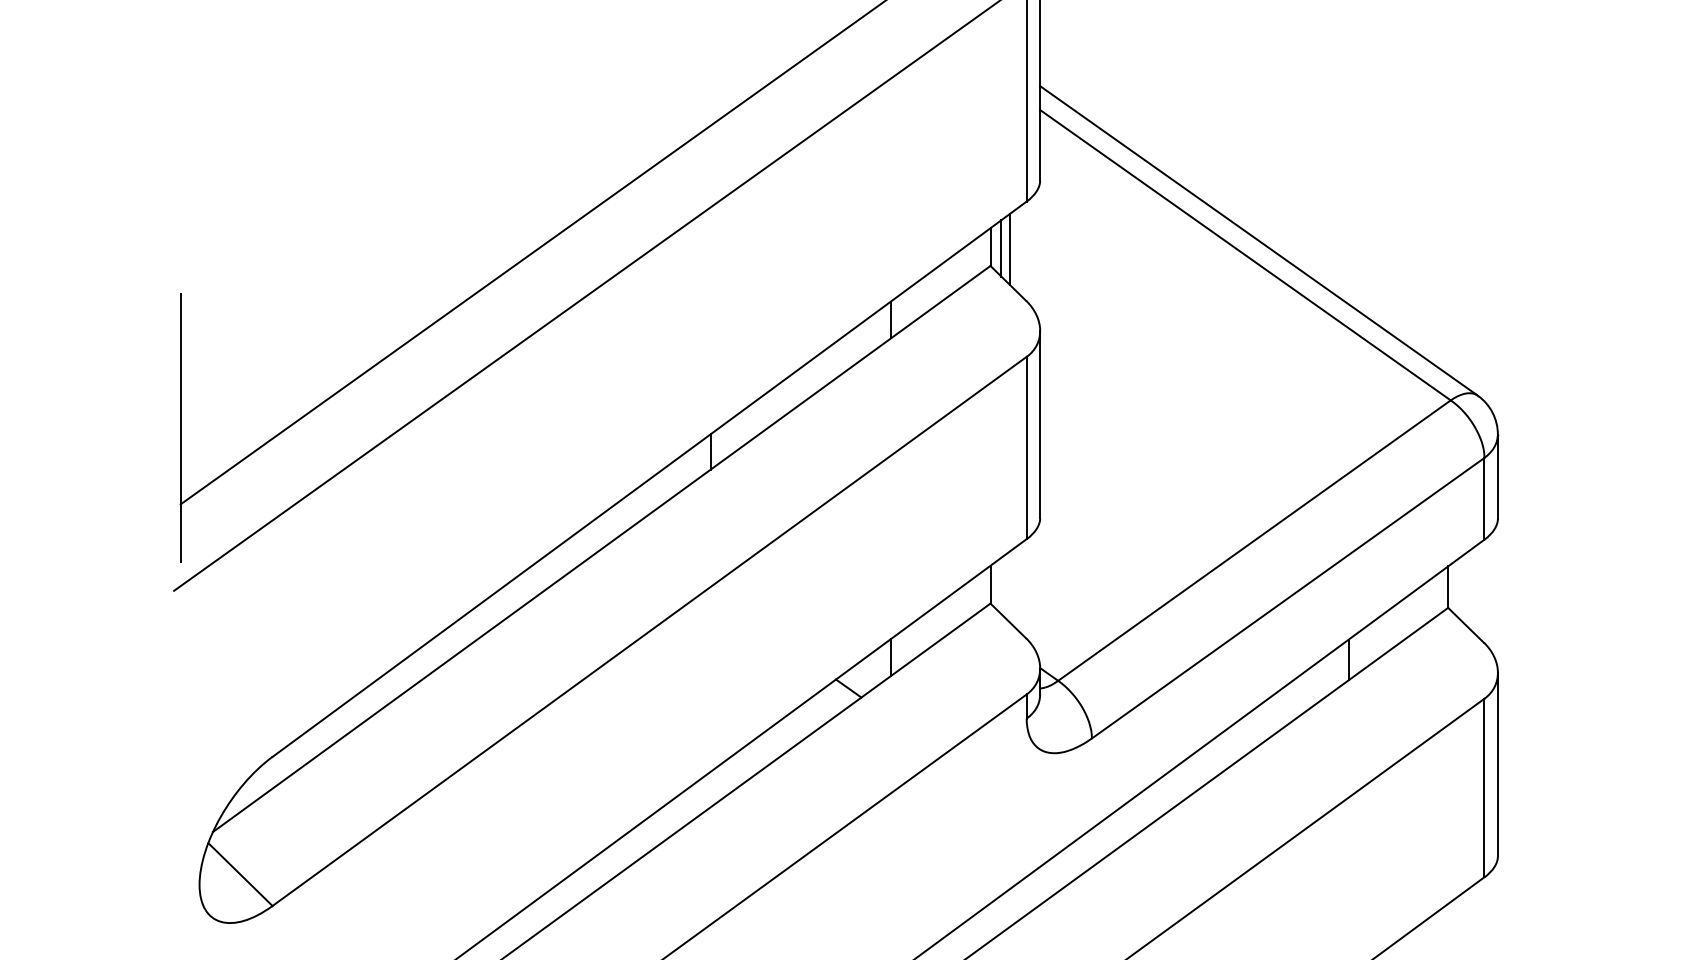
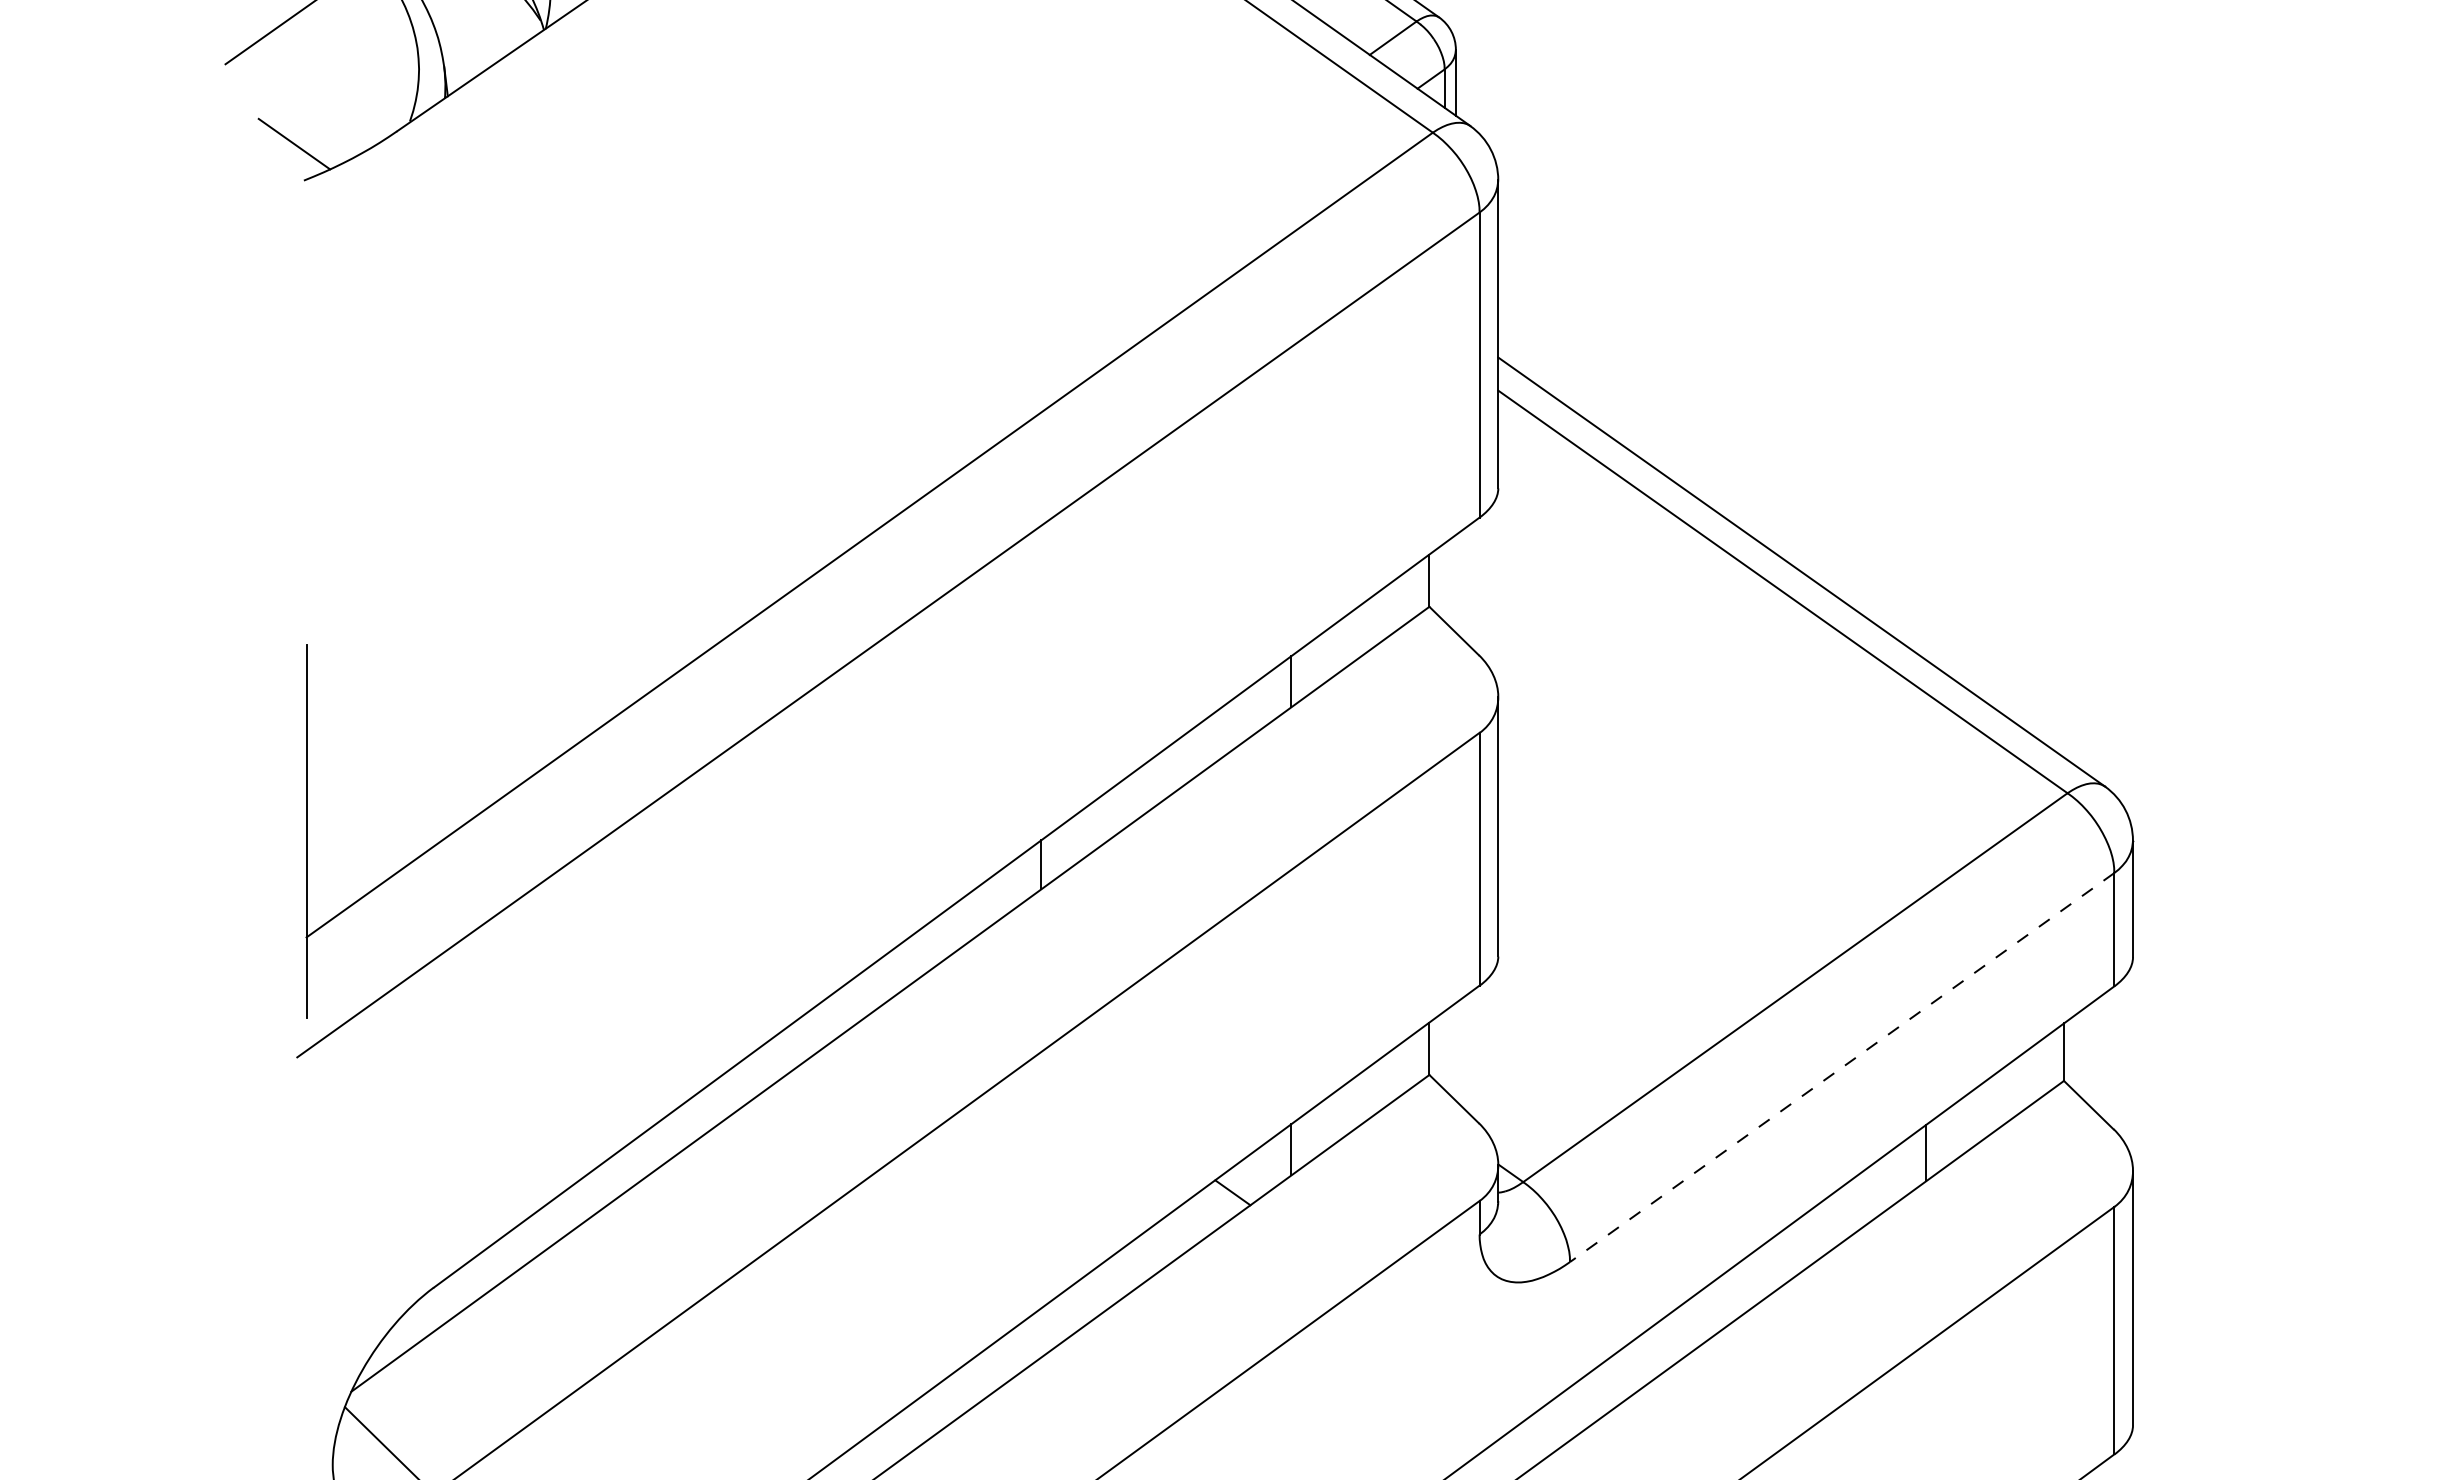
line: (1001, 248) -> (1444, 582), removed
line: (1009, 249) -> (1455, 583), removed
line: (1287, 598) -> (1841, 1067), solid -> dashed

